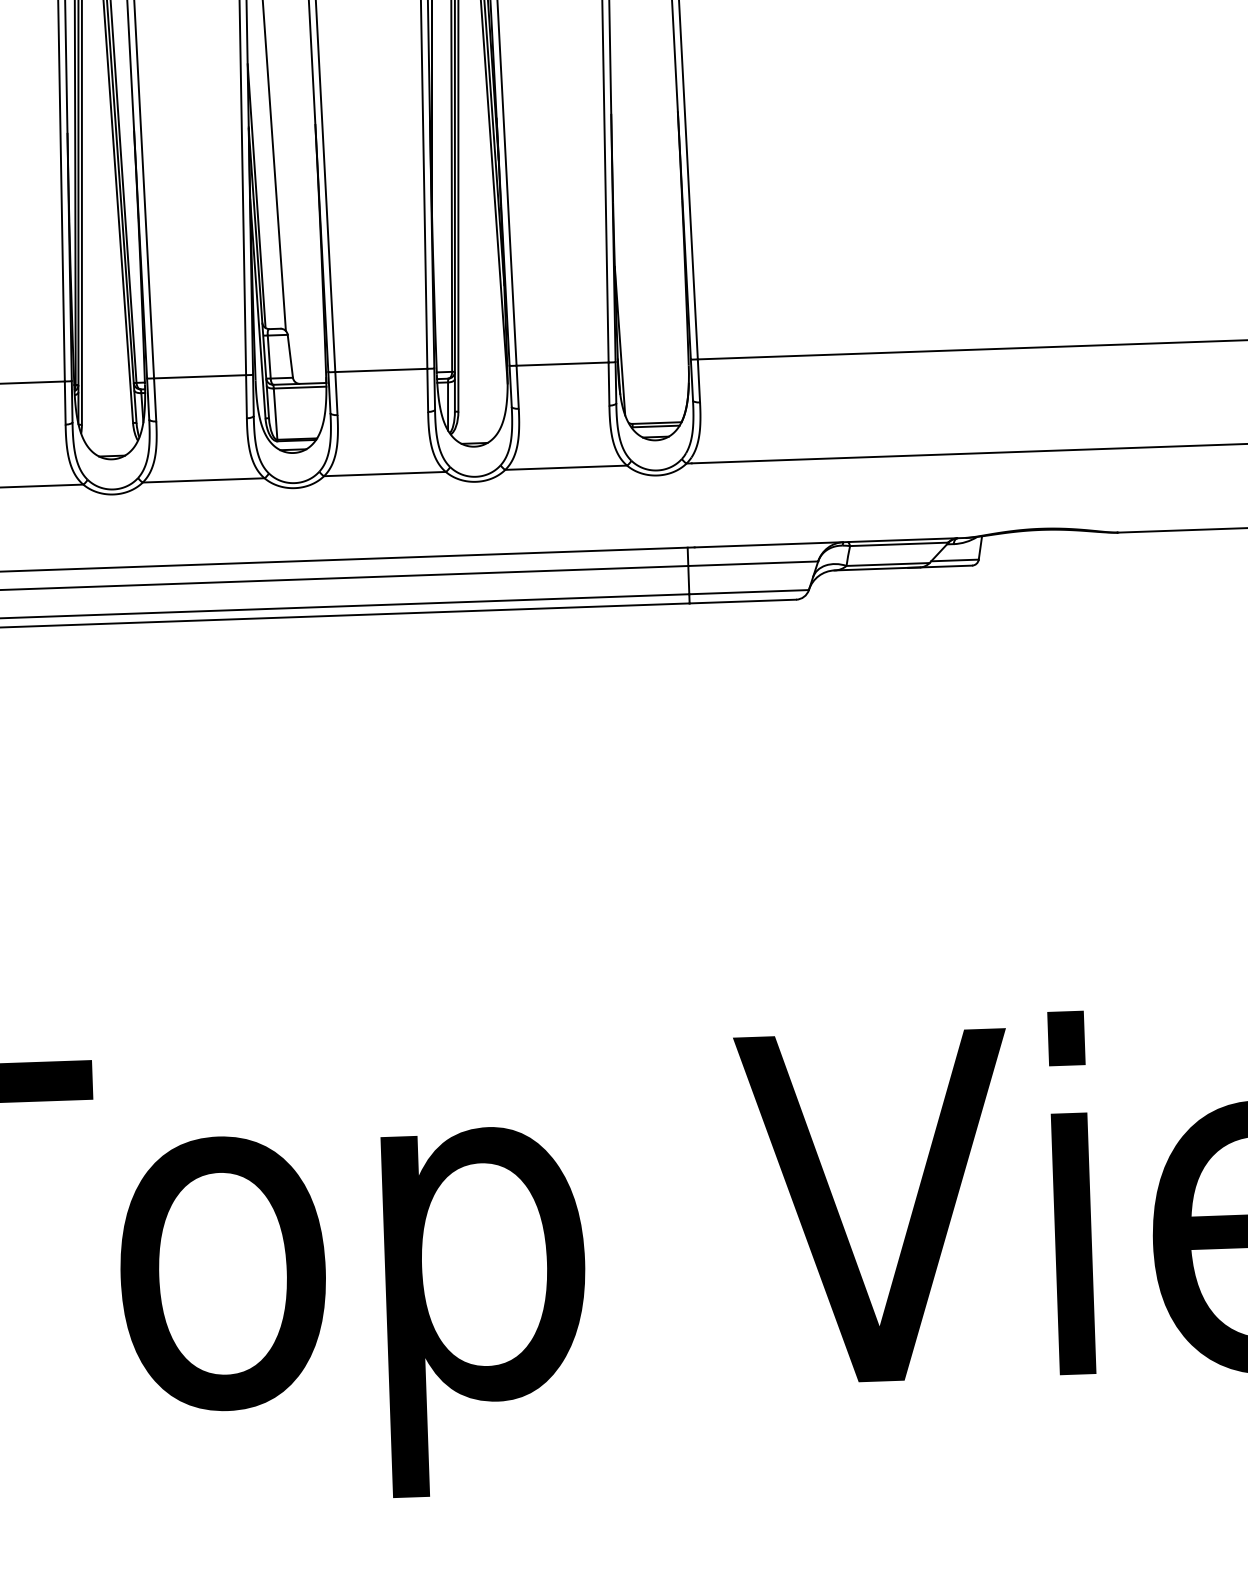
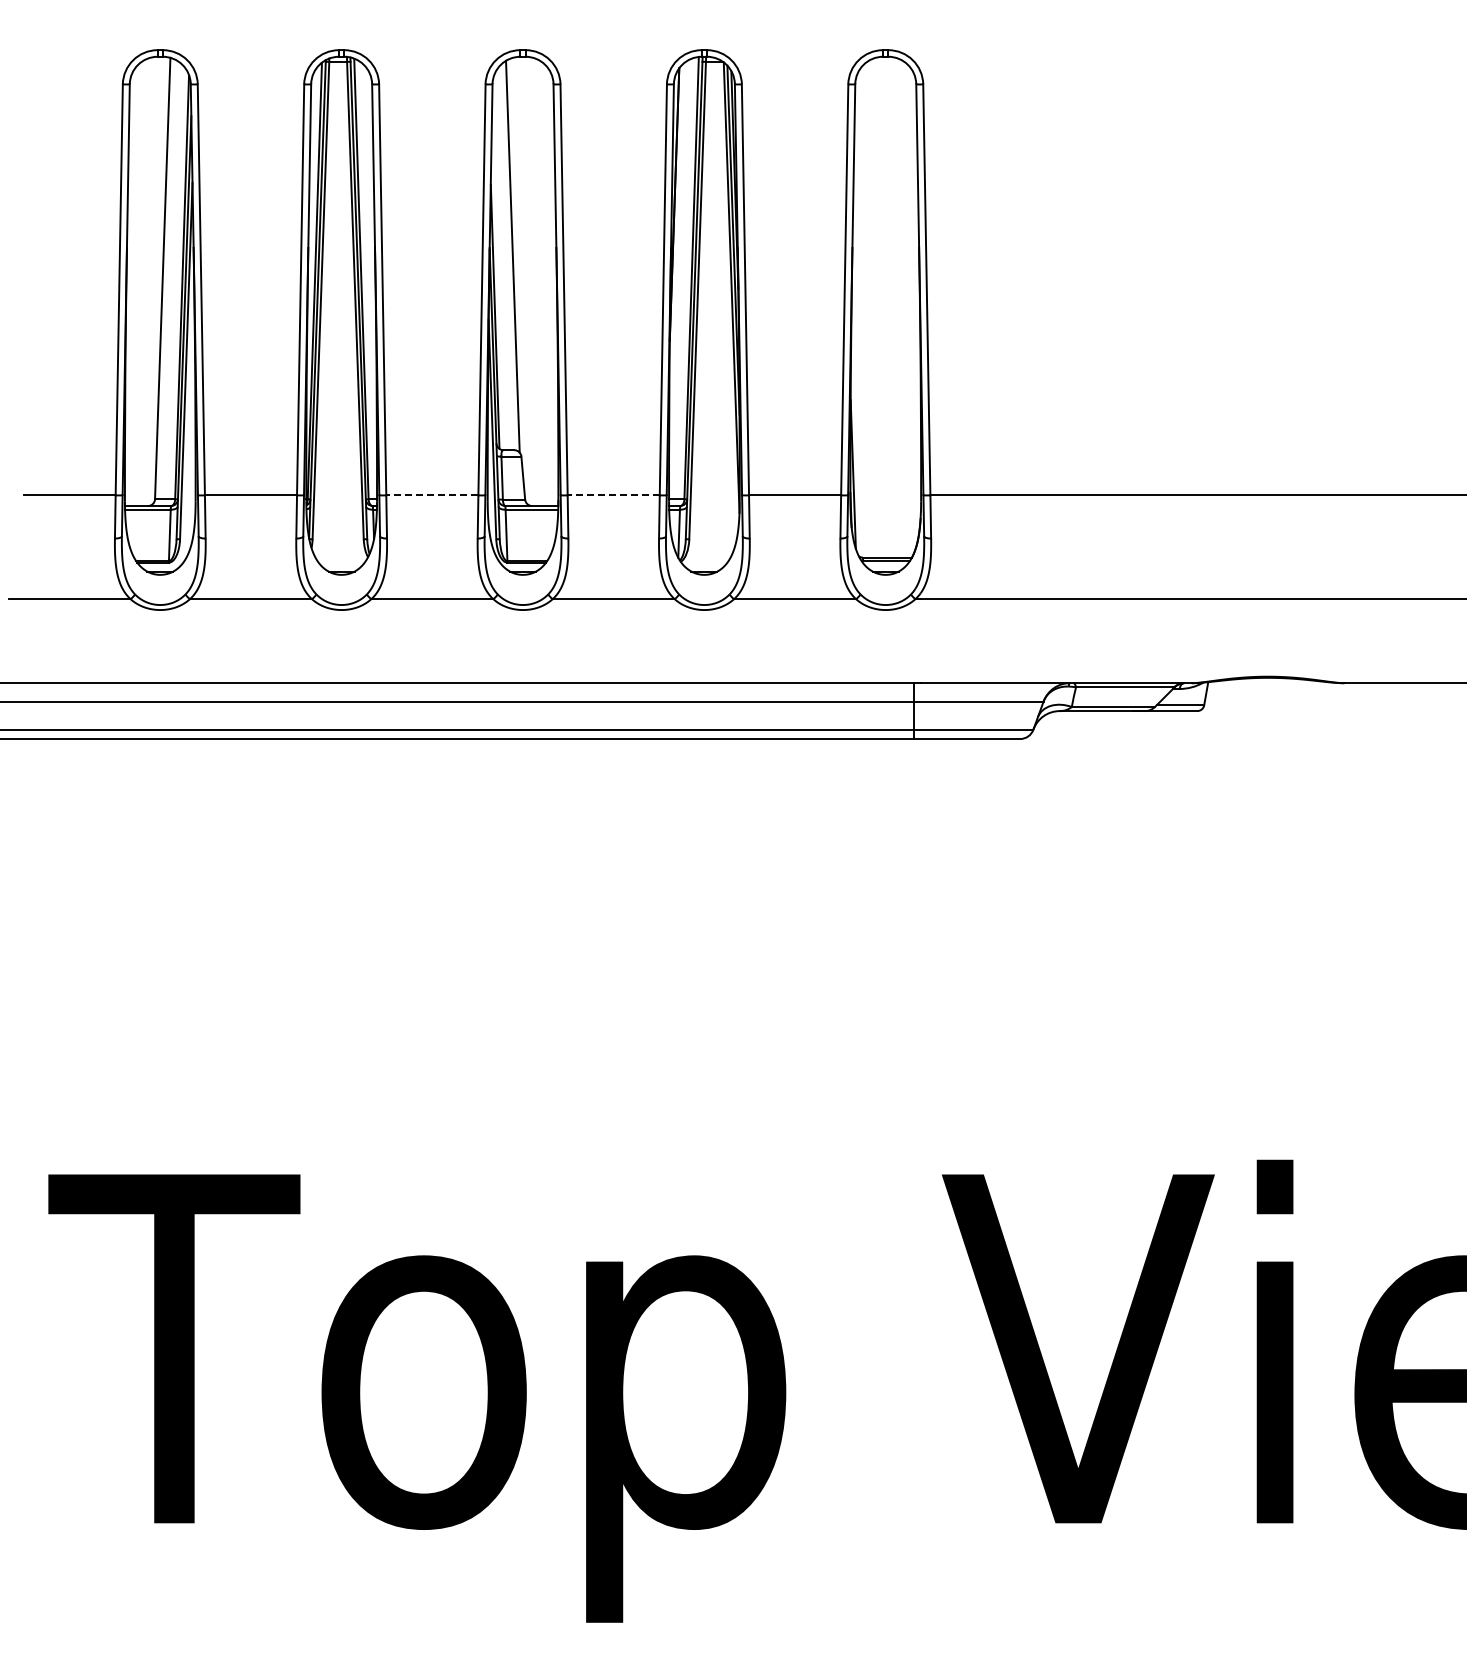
line: (381, 370) -> (613, 495), solid -> dashed
line: (199, 376) -> (431, 495), solid -> dashed

